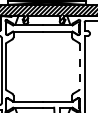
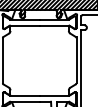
line: (79, 66) -> (76, 60), dashed -> solid

